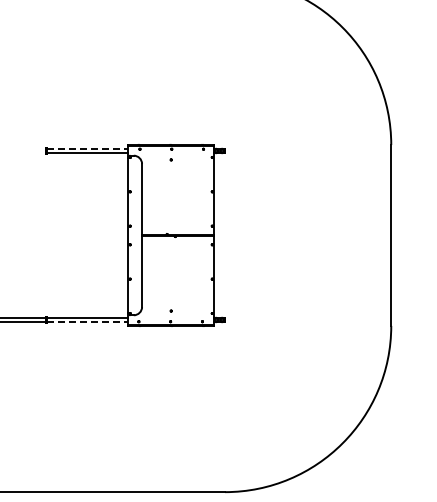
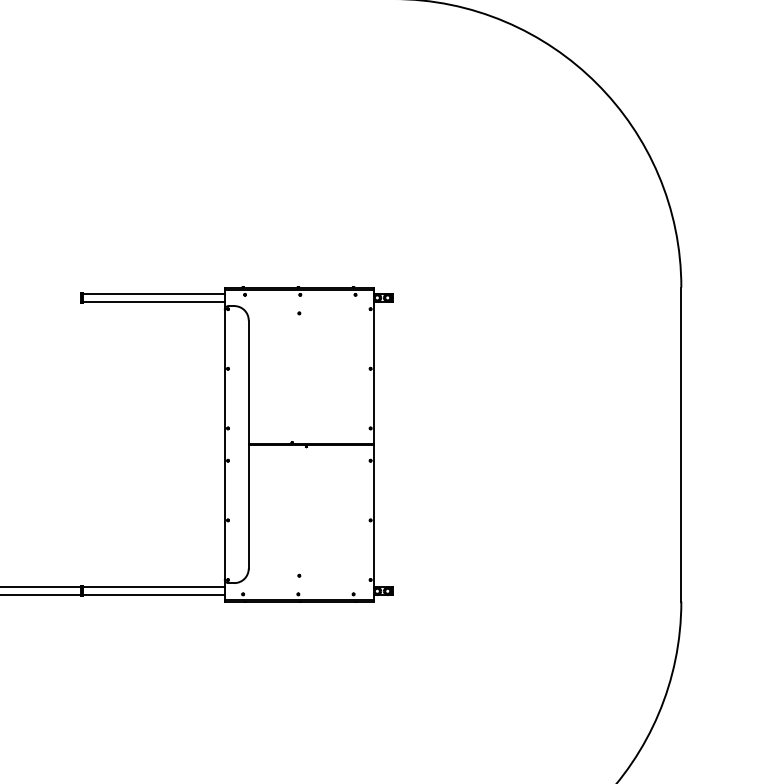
line: (87, 148) -> (153, 293), dashed -> solid
line: (87, 322) -> (153, 595), dashed -> solid

